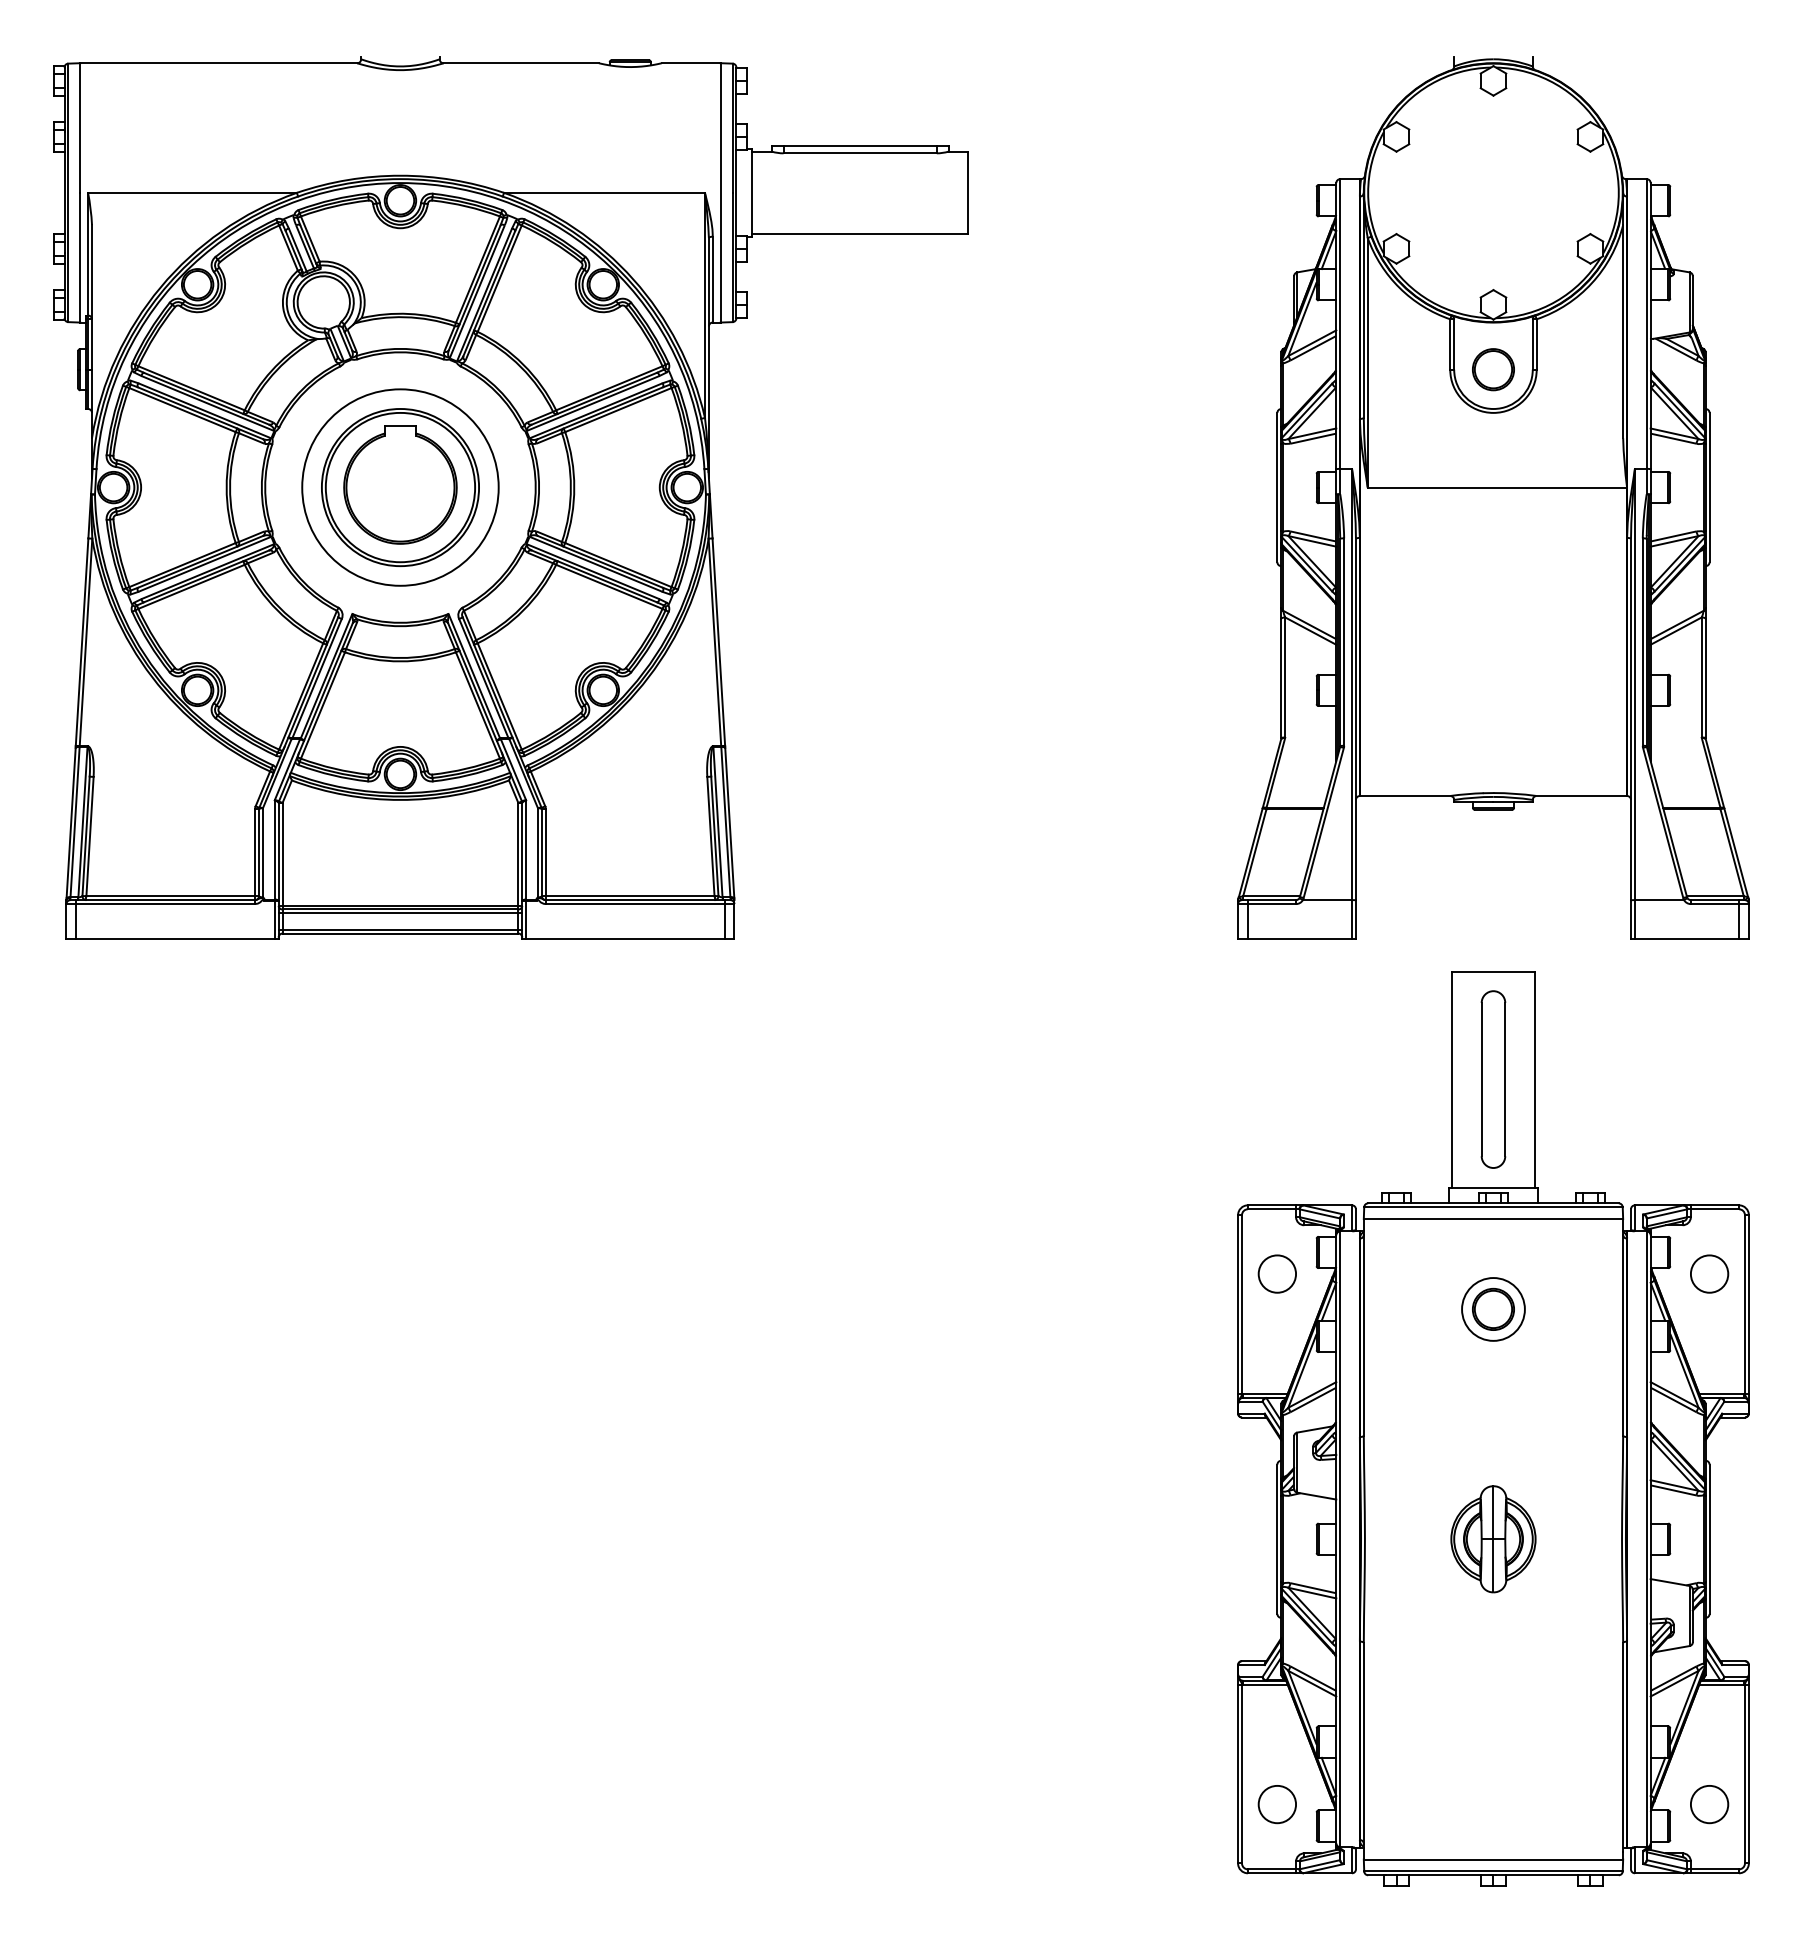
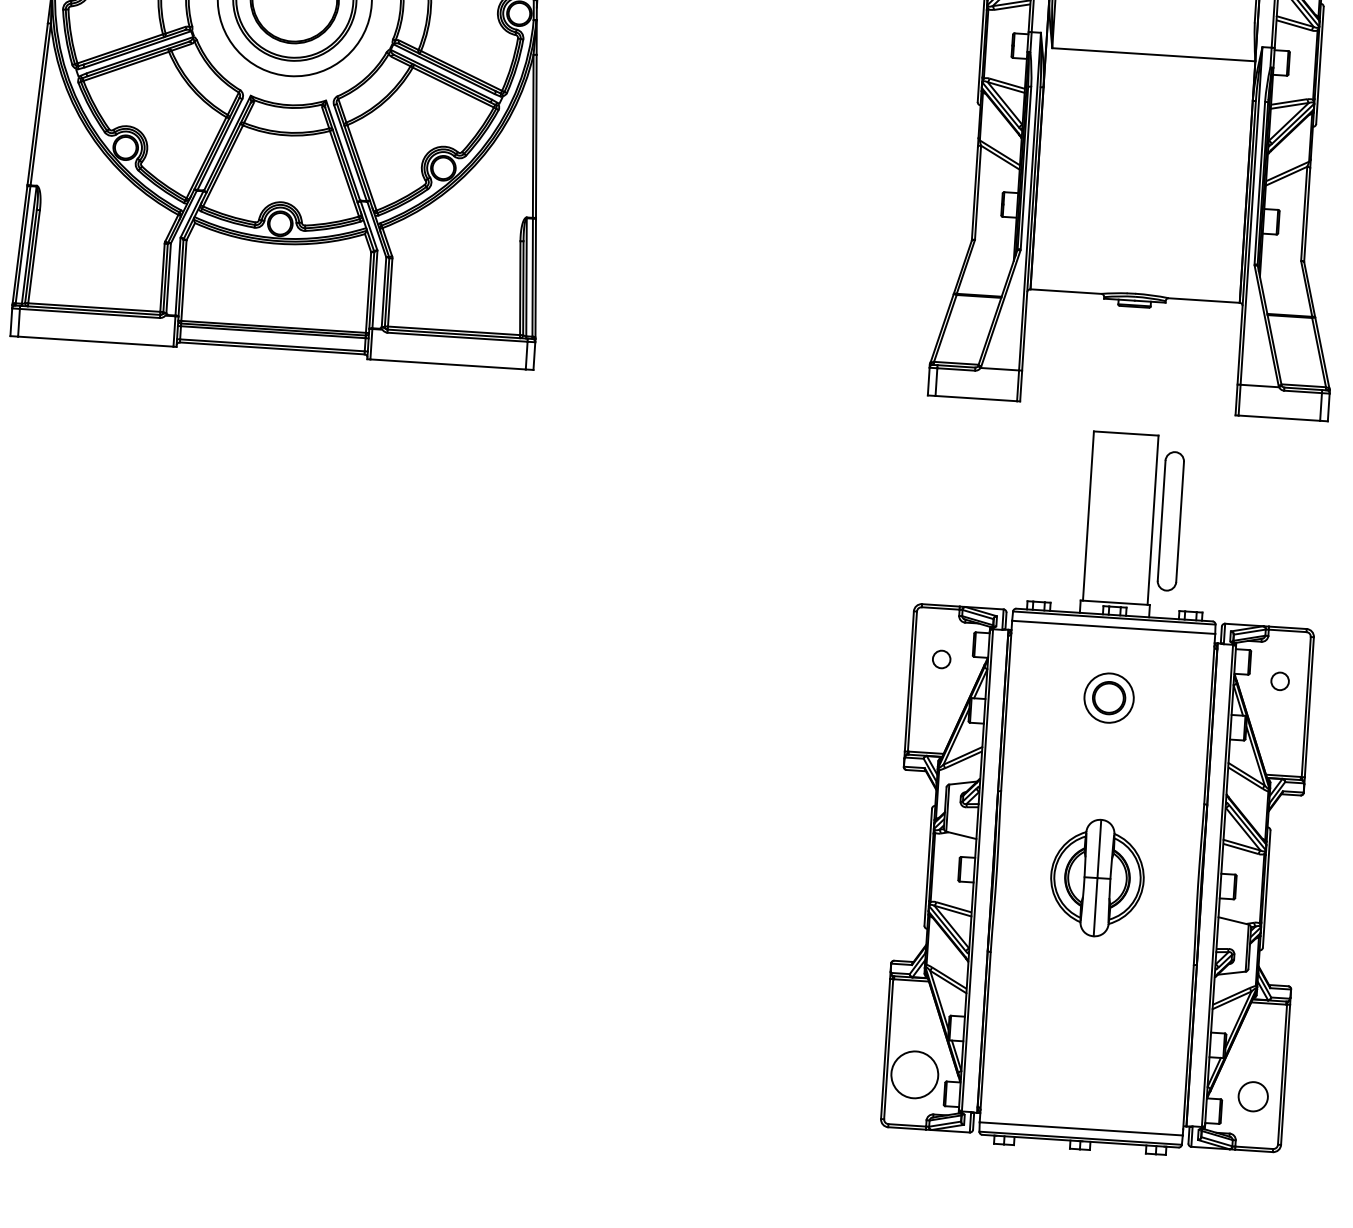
part: (1493, 1079) -> (1170, 521), moved
circle: (1277, 1273) -> (941, 659), size x0.6
circle: (1709, 1273) -> (1280, 680), size x0.6
part: (1493, 1539) -> (1097, 878), size x1.4
circle: (1277, 1804) -> (914, 1074), size x1.6

